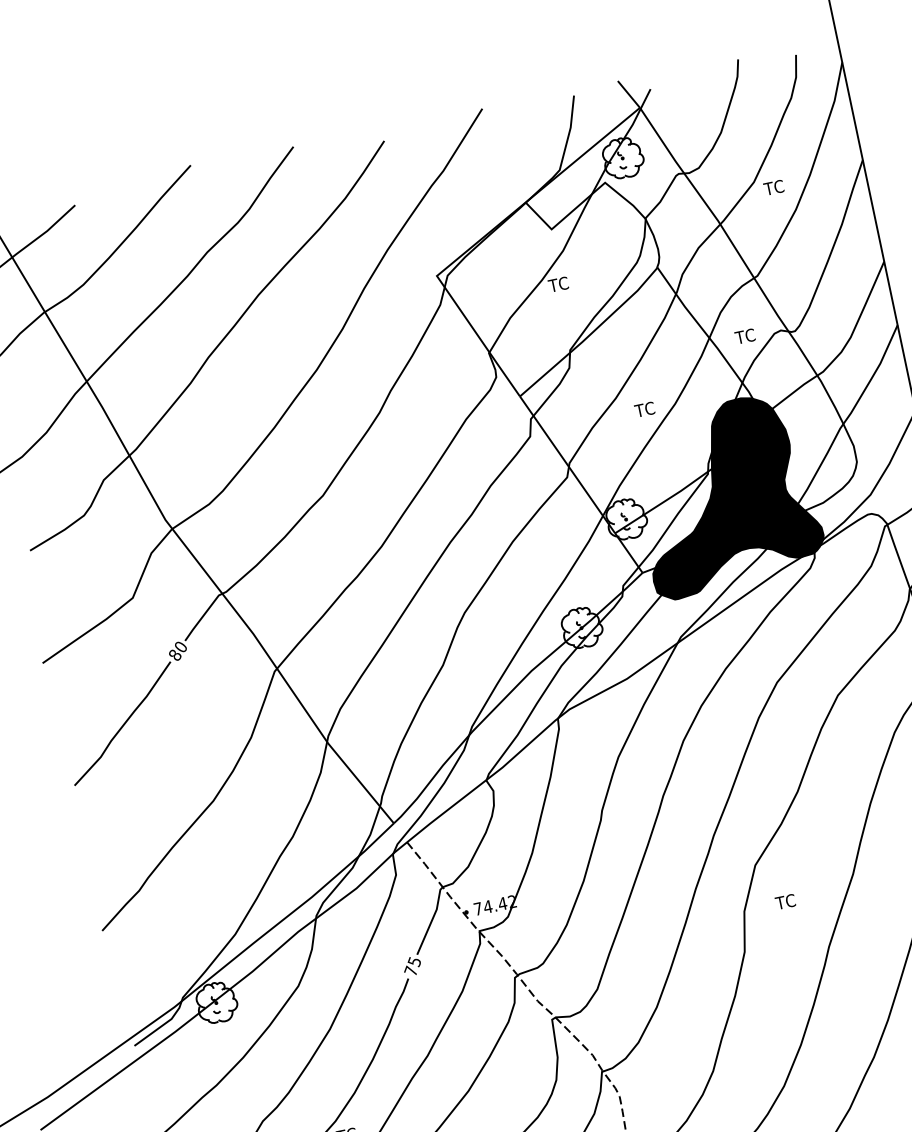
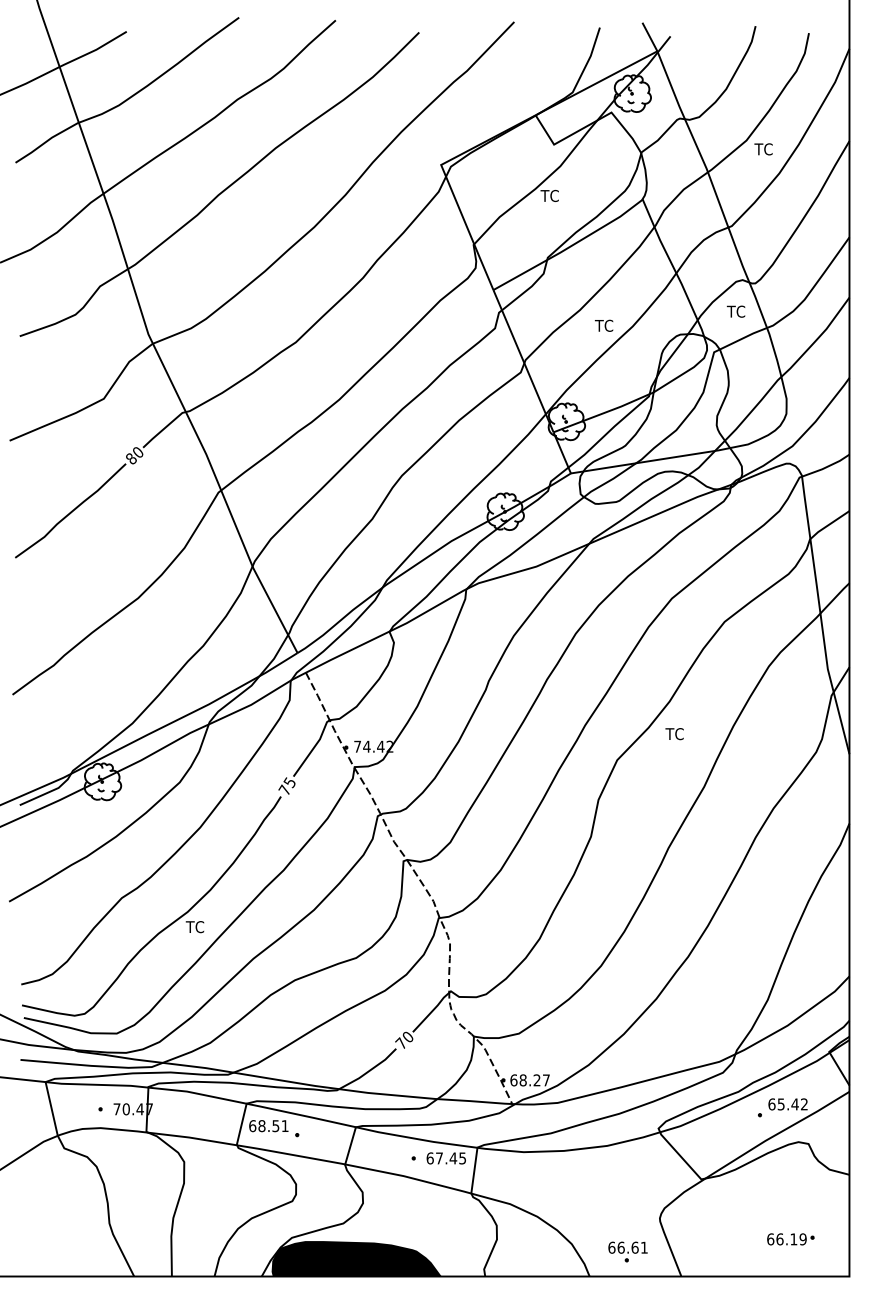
text: (744, 336) -> (735, 311), moved
fill: (724, 494) -> (660, 418), removed
text: (785, 902) -> (674, 734), moved

